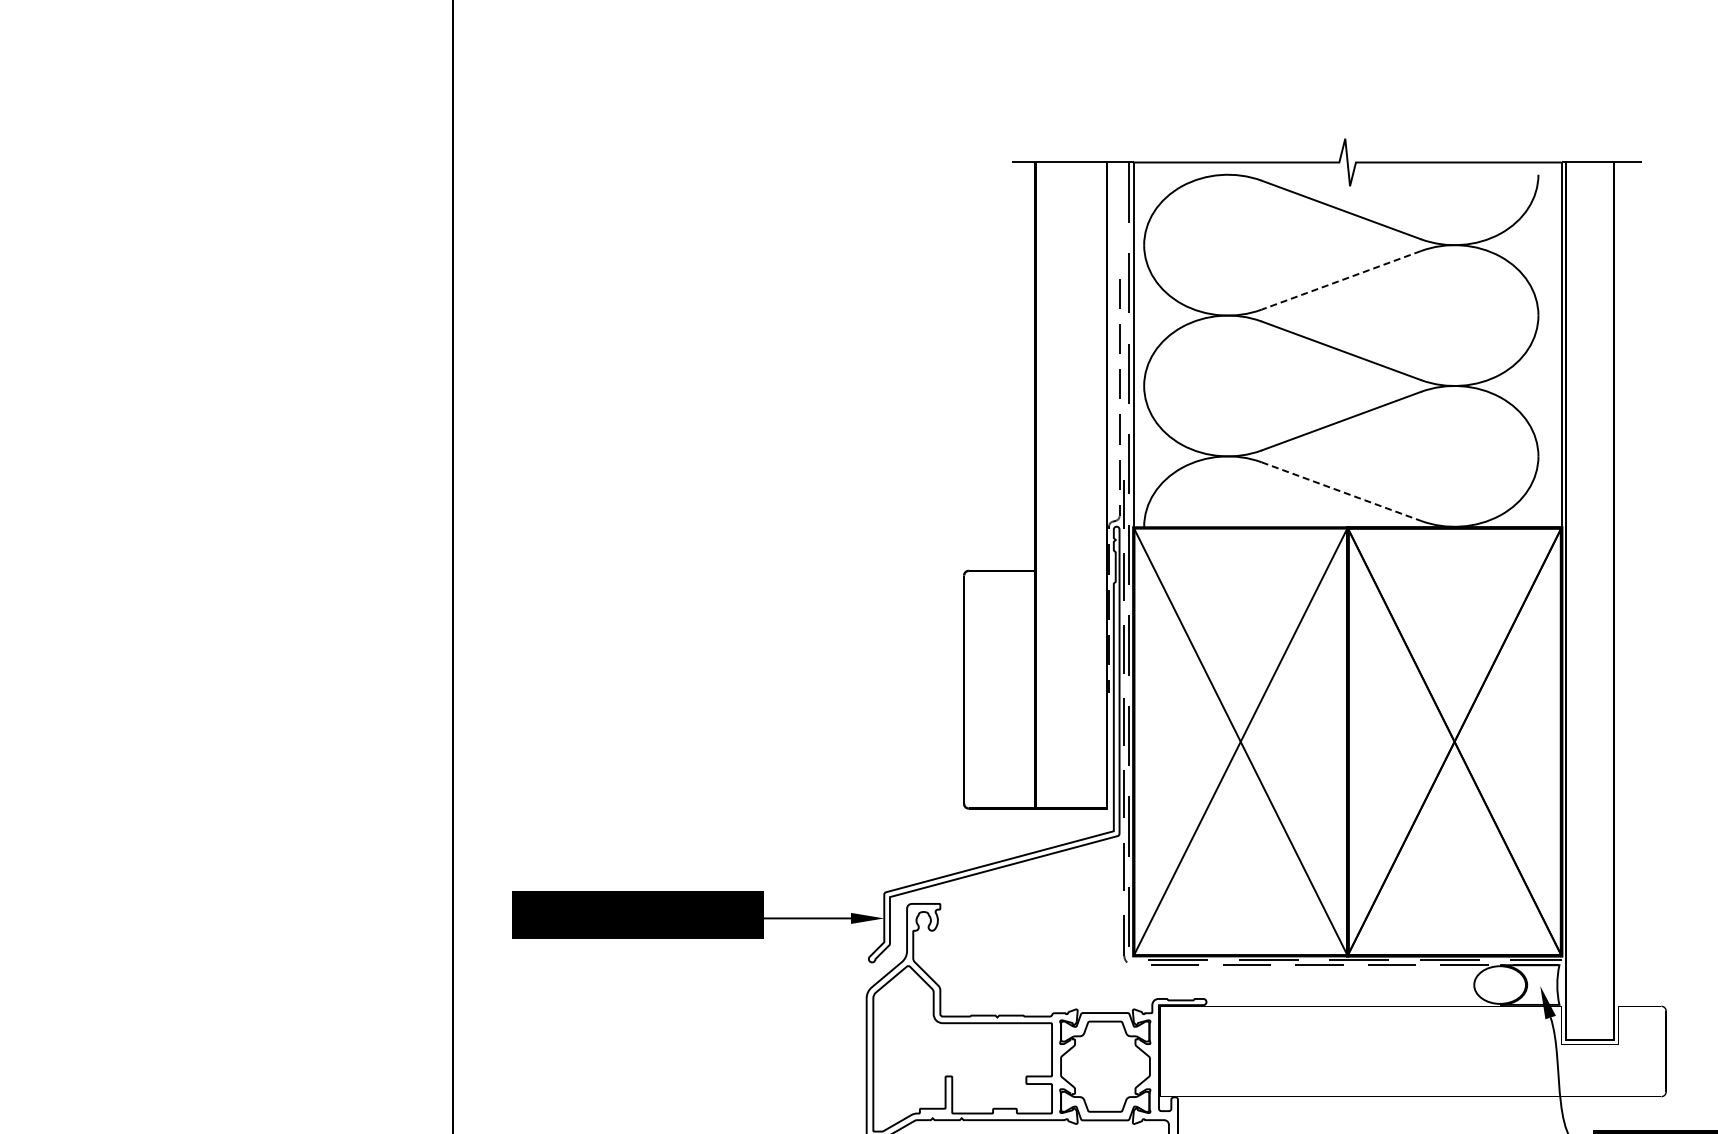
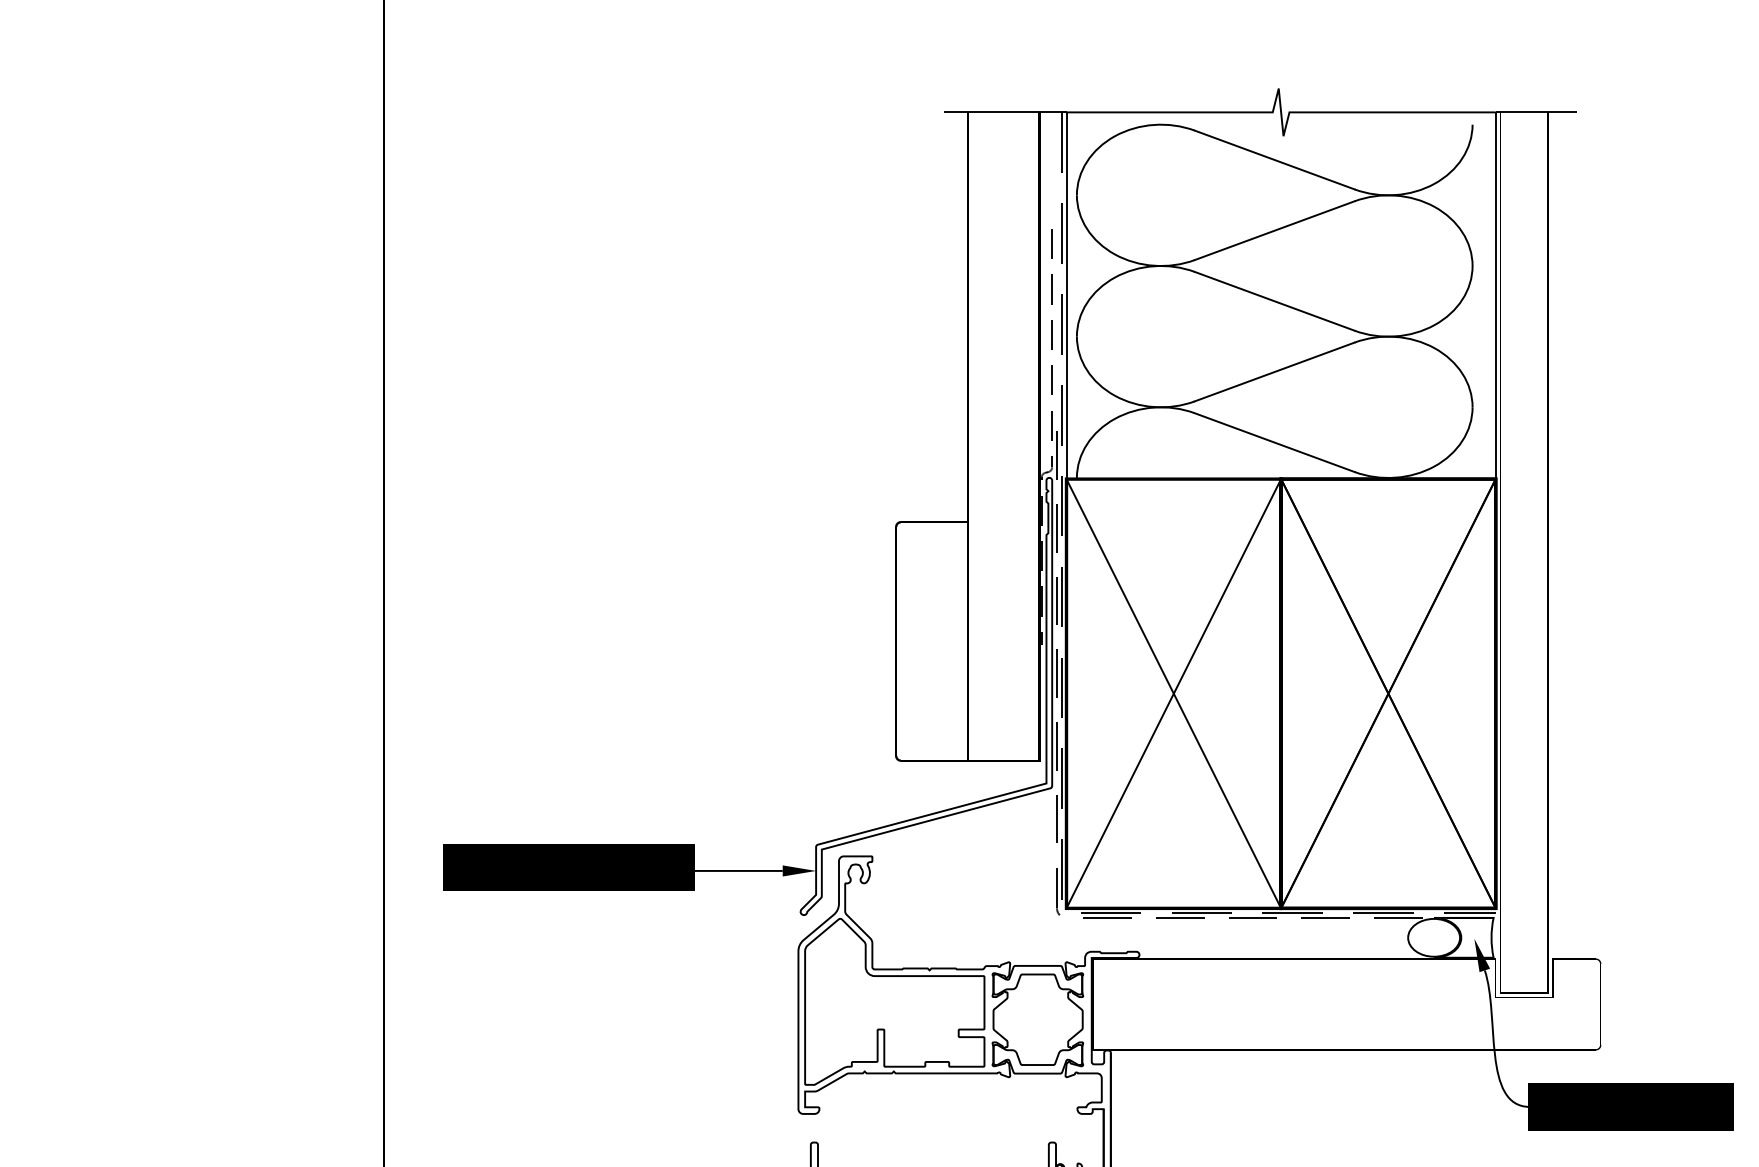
line: (1341, 280) -> (1274, 230), dashed -> solid
line: (1342, 491) -> (1275, 442), dashed -> solid

